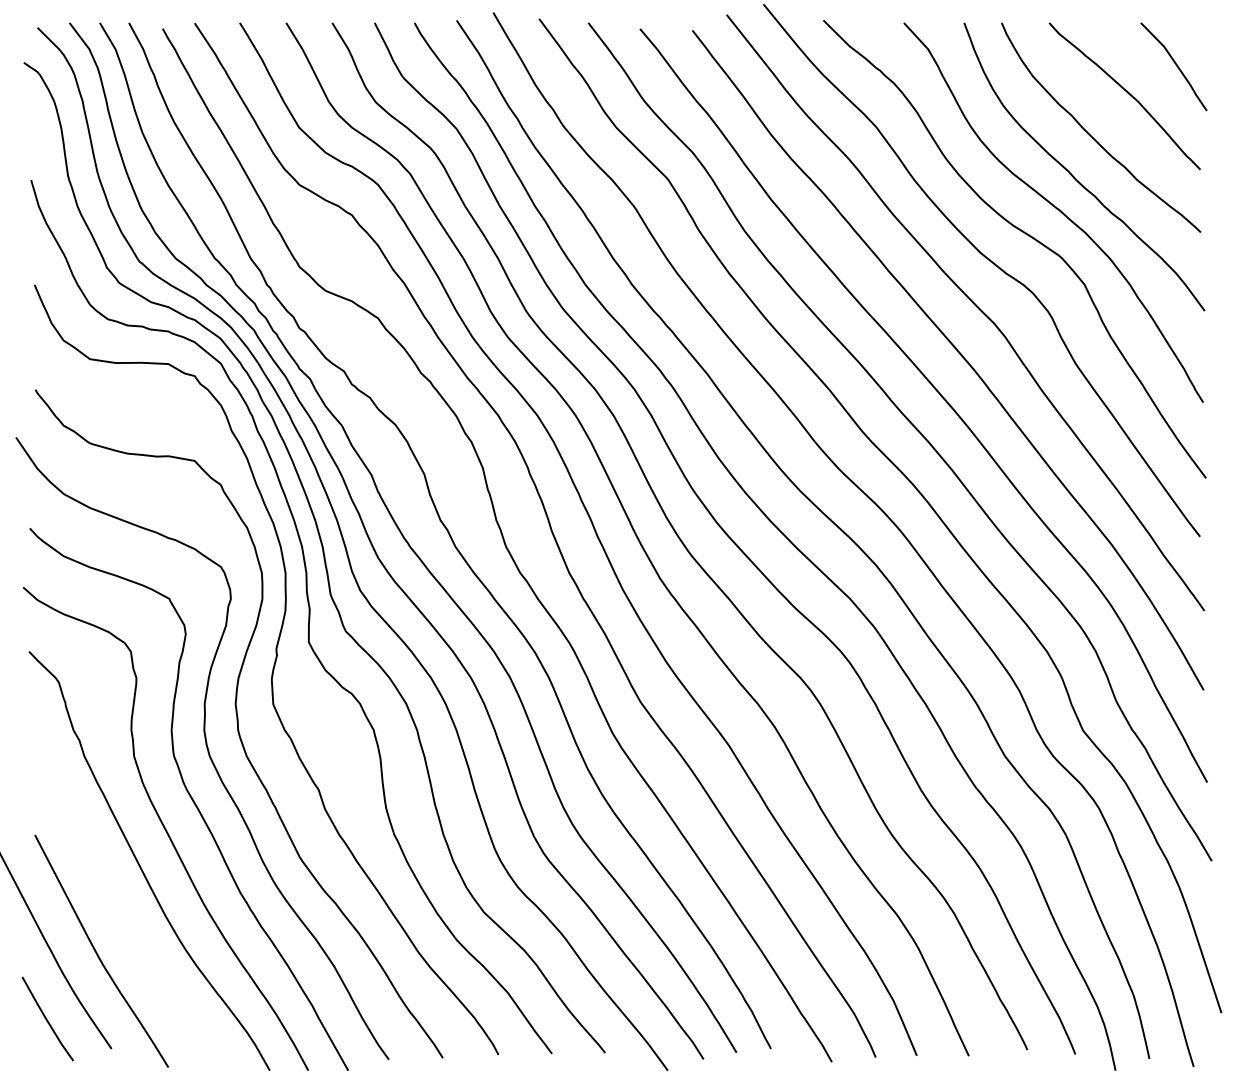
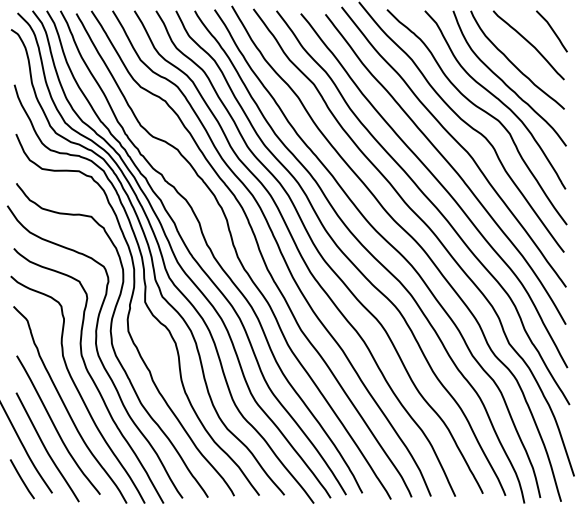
curve: (118, 904) -> (55, 425), added

